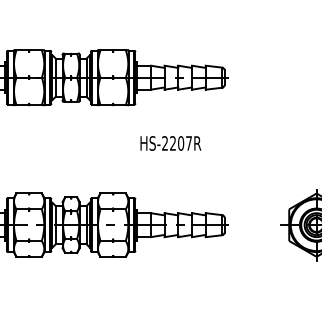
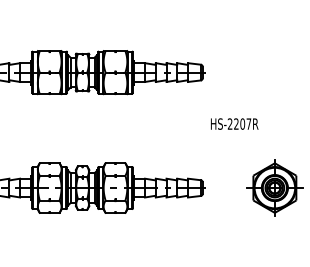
text: (170, 142) -> (234, 123), moved

